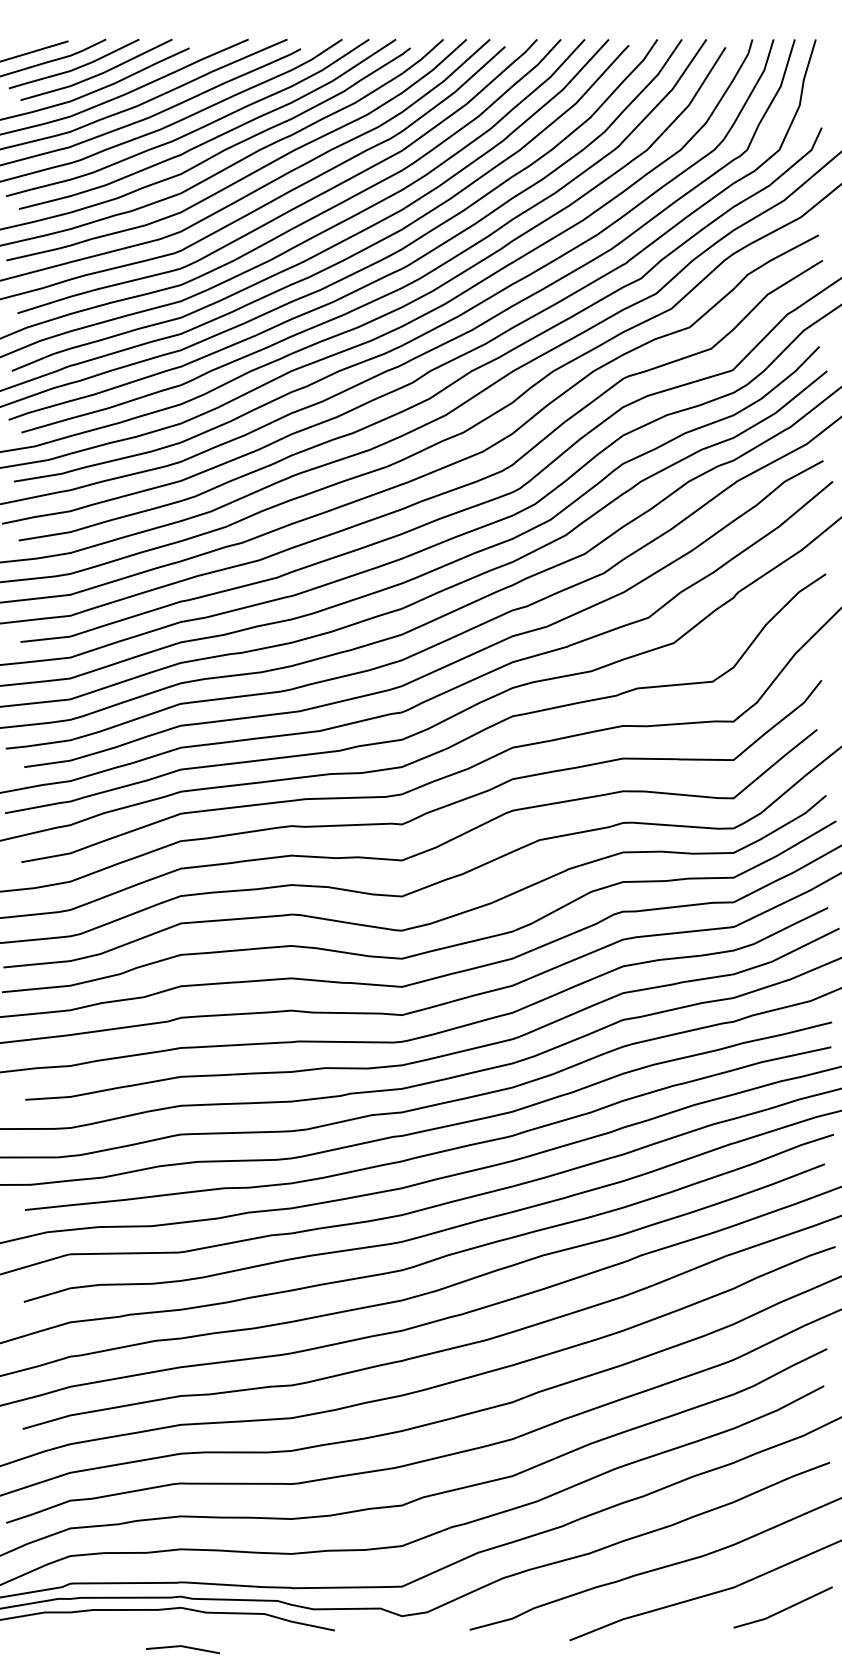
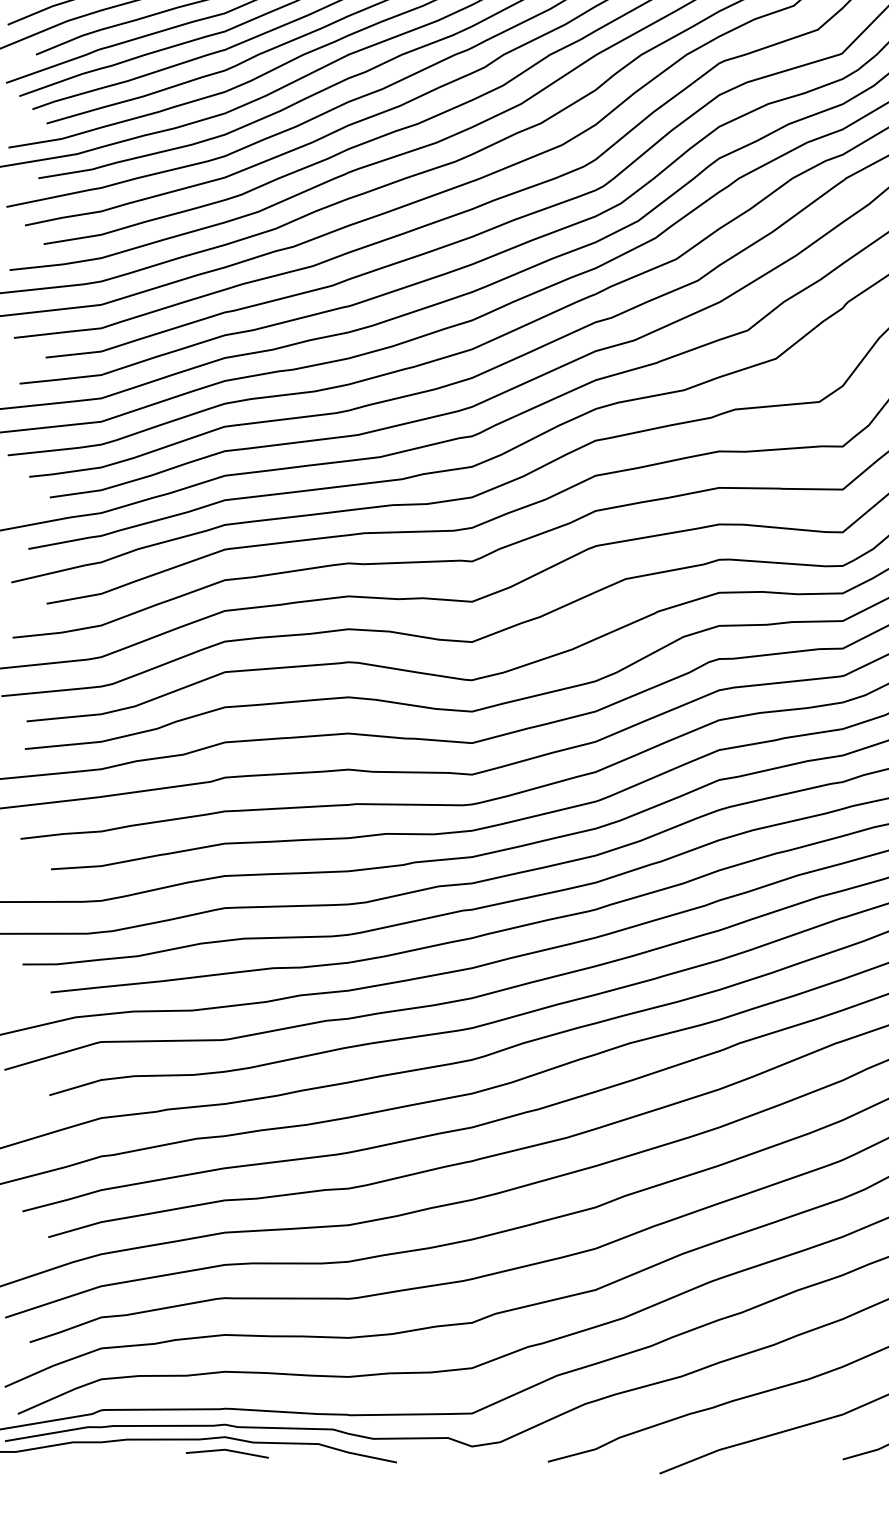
line: (183, 1647) -> (227, 1451), moved

